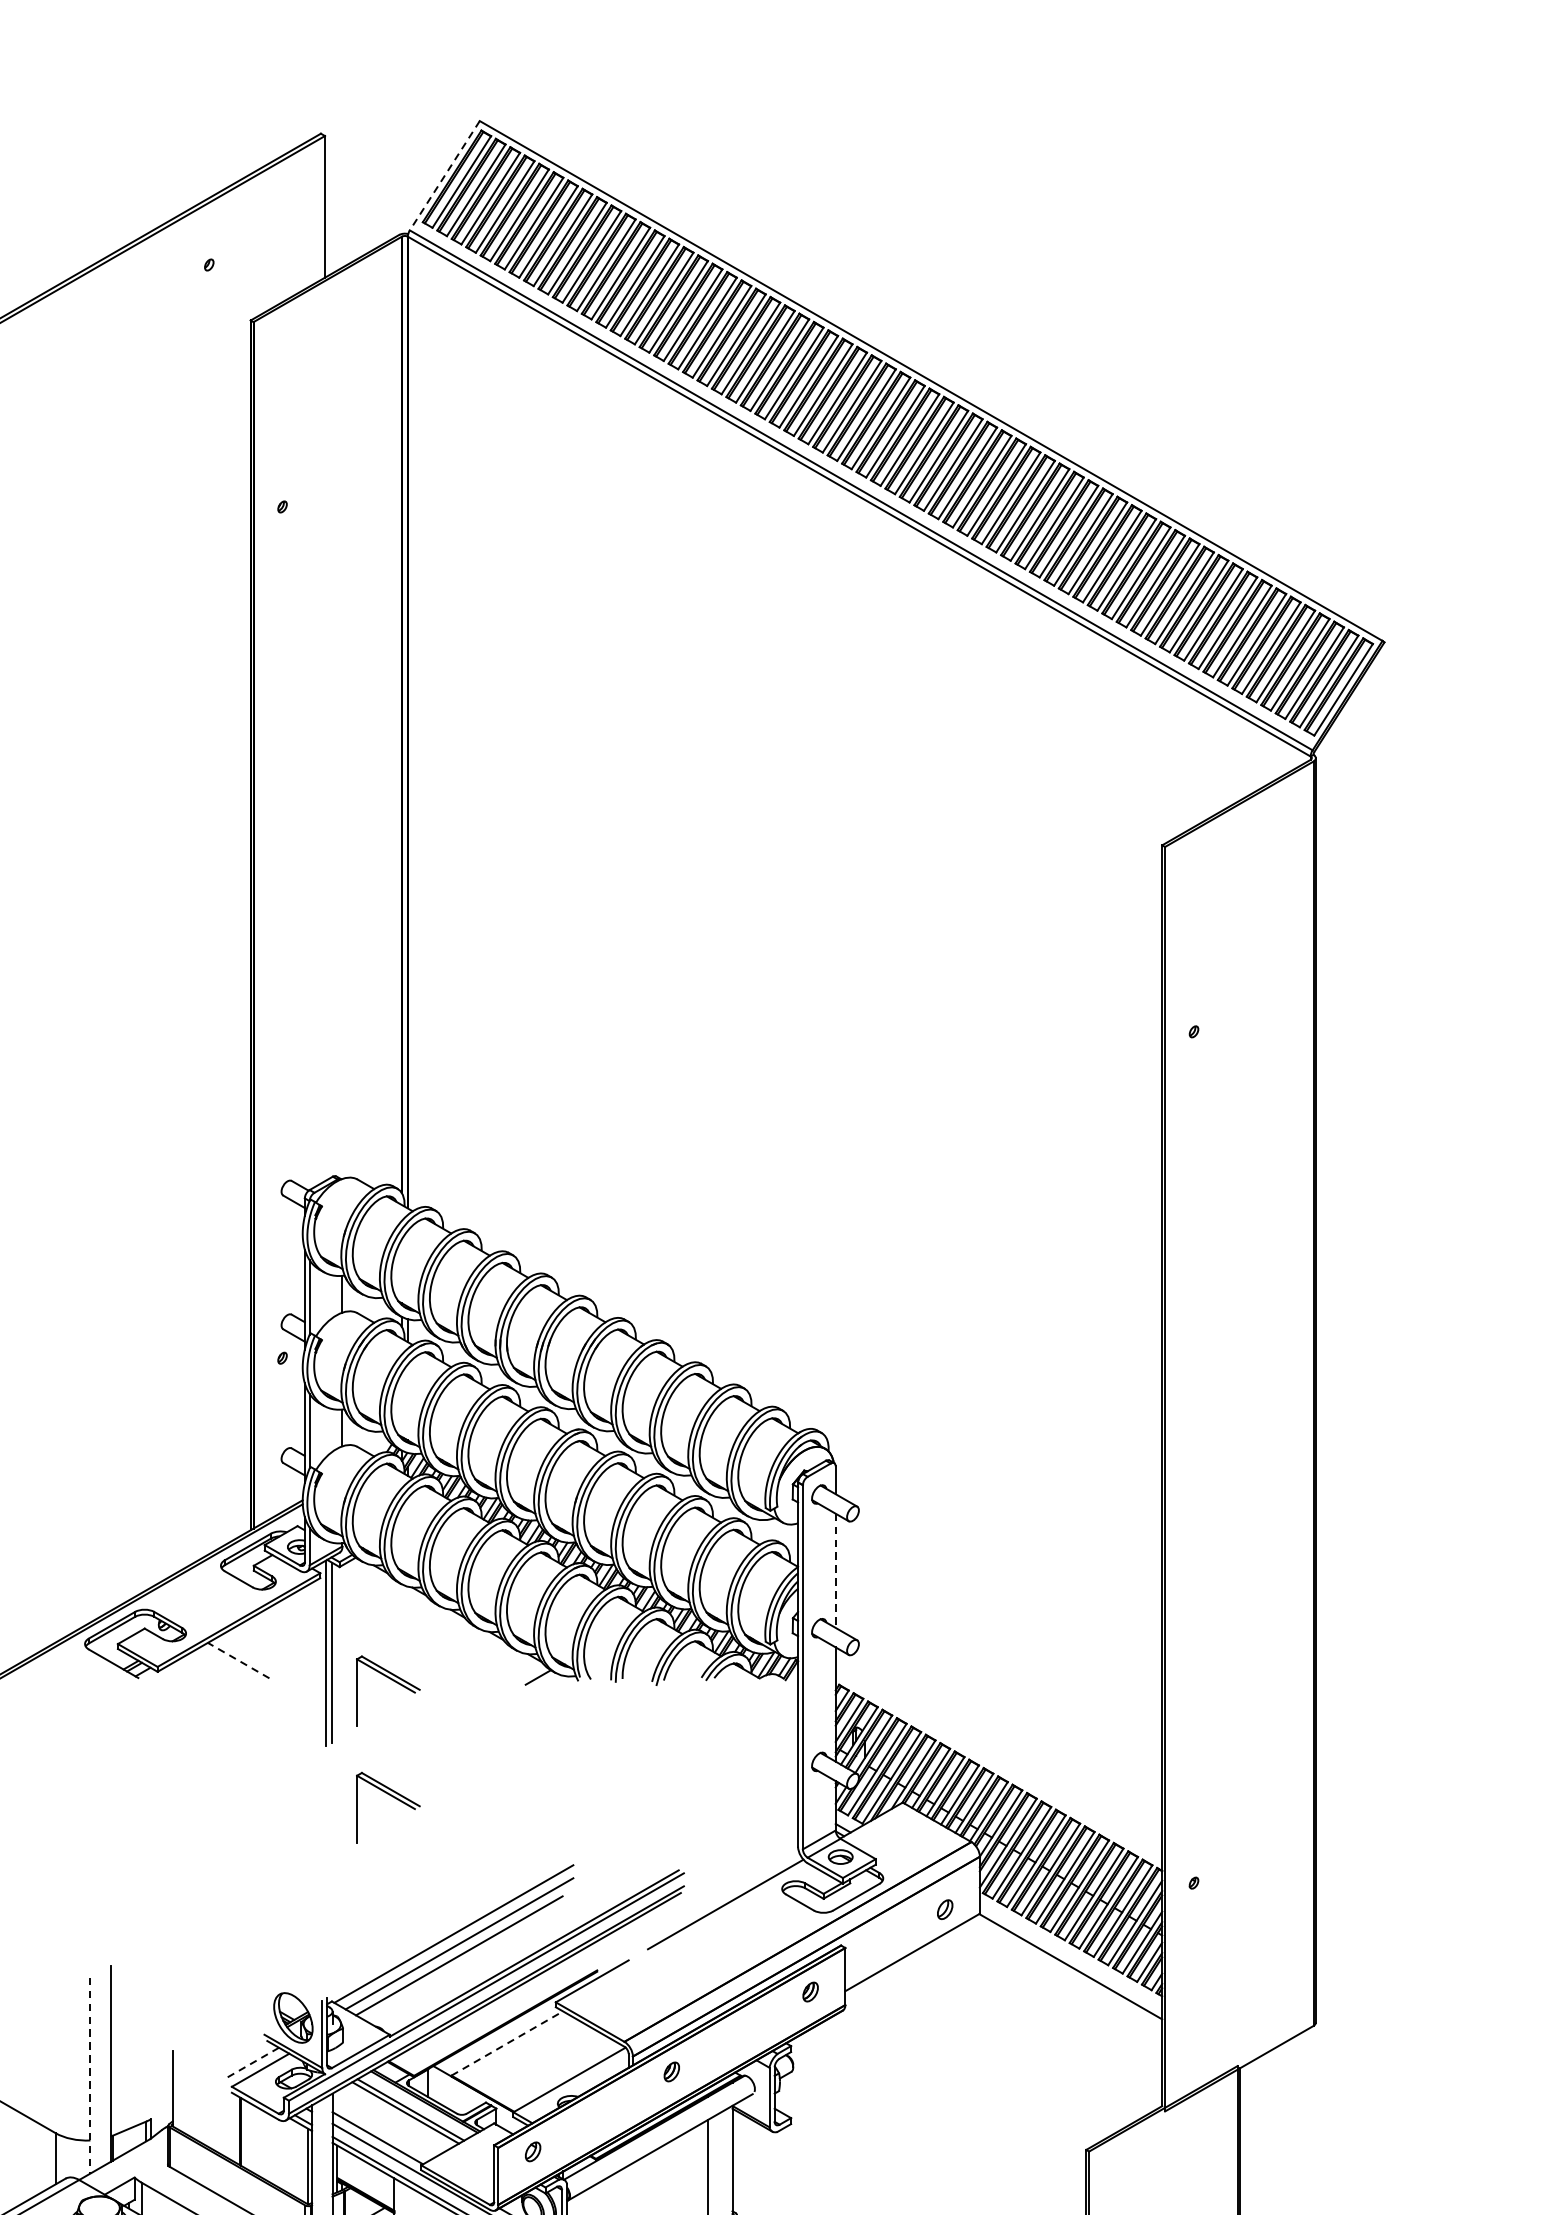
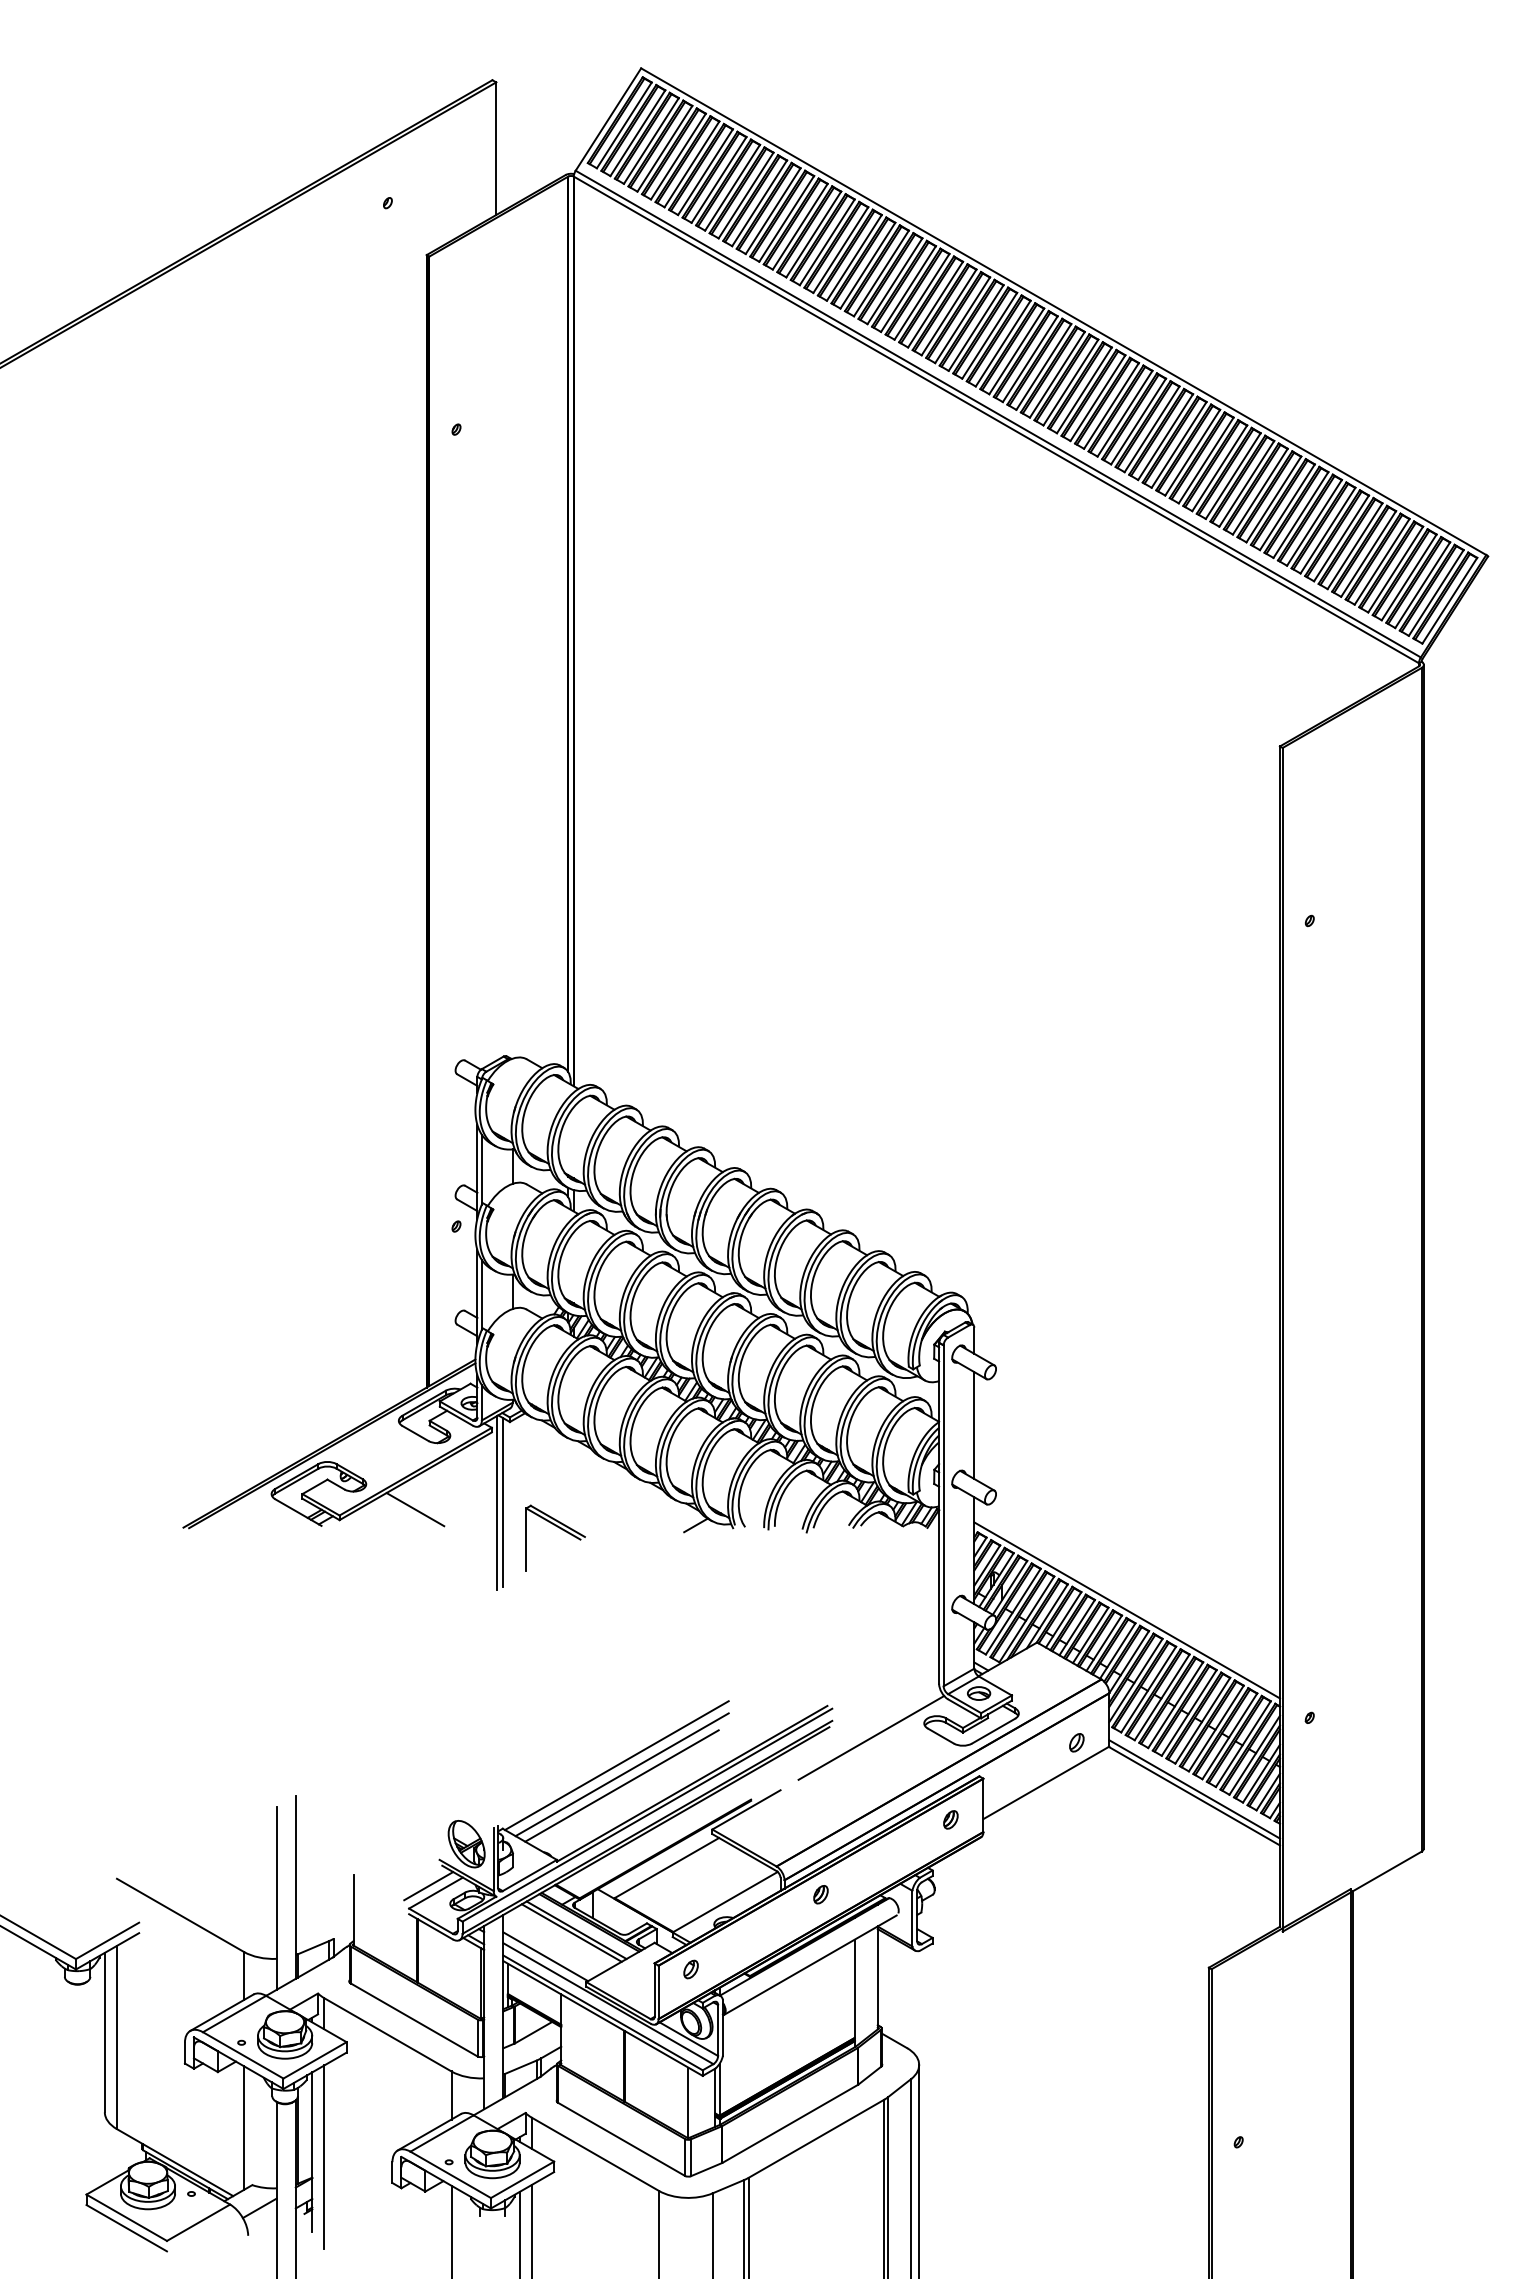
line: (444, 175) -> (608, 119), dashed -> solid
line: (835, 1571) -> (974, 1426), dashed -> solid
line: (238, 1660) -> (415, 1509), dashed -> solid
line: (999, 1768) -> (1127, 1610), added
part: (393, 1798) -> (560, 1638), removed
line: (1070, 1959) -> (1194, 1789), added
line: (507, 2042) -> (667, 1867), dashed -> solid
line: (252, 2063) -> (428, 1886), dashed -> solid
line: (90, 2076) -> (276, 1898), dashed -> solid

